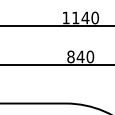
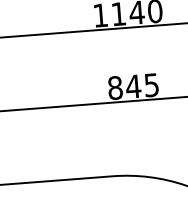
text: (90, 56) -> (151, 84), 840 -> 845

